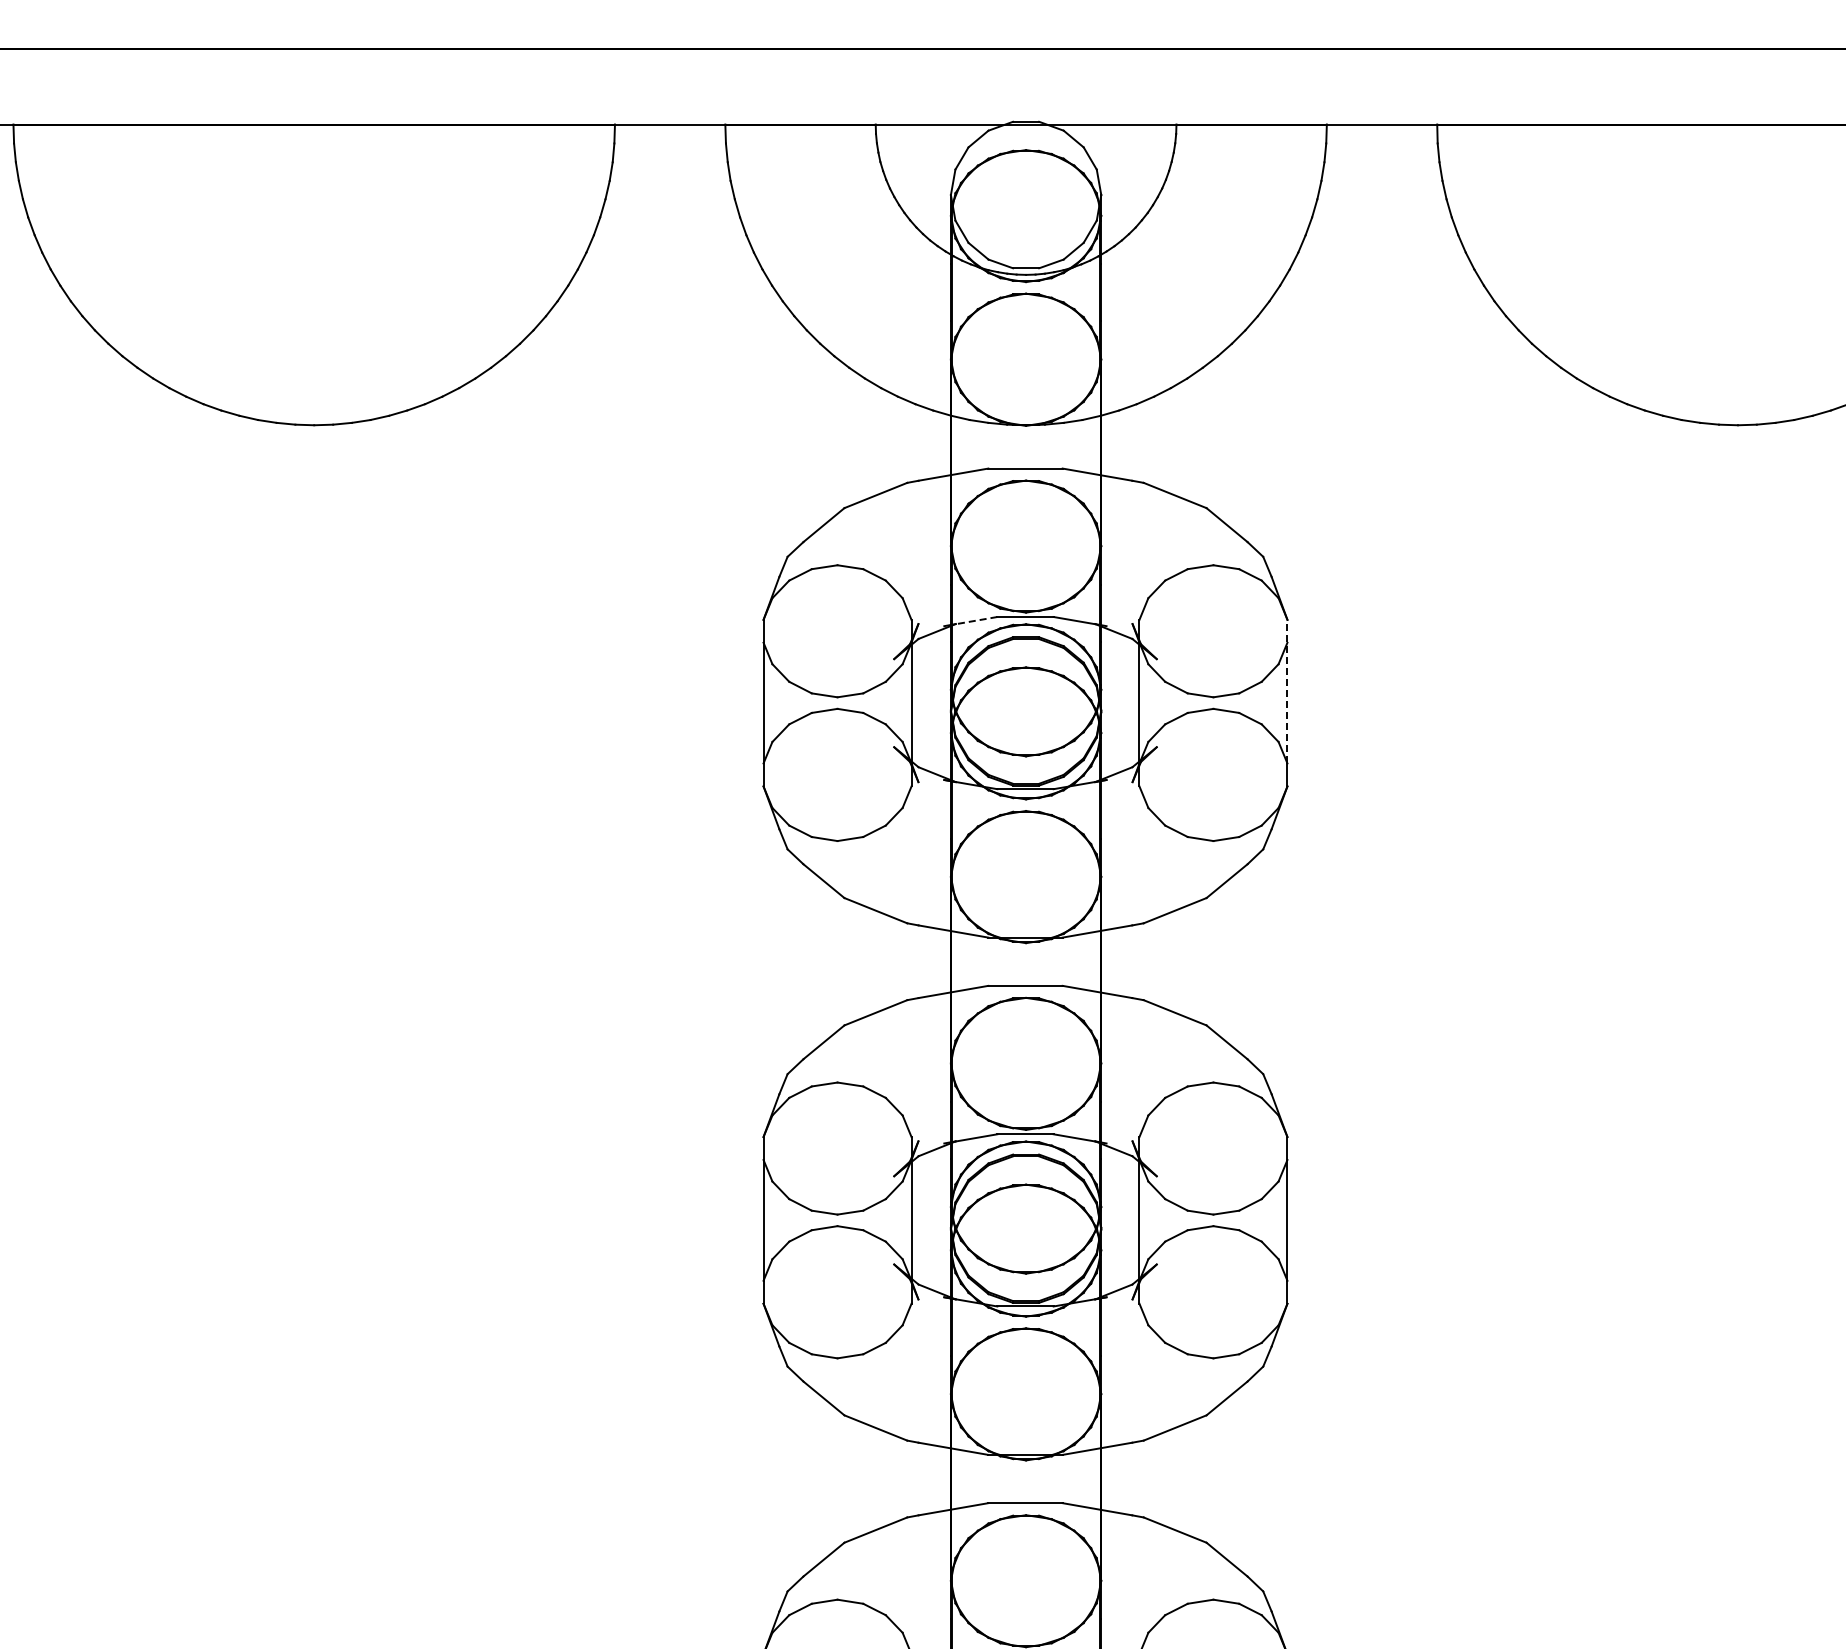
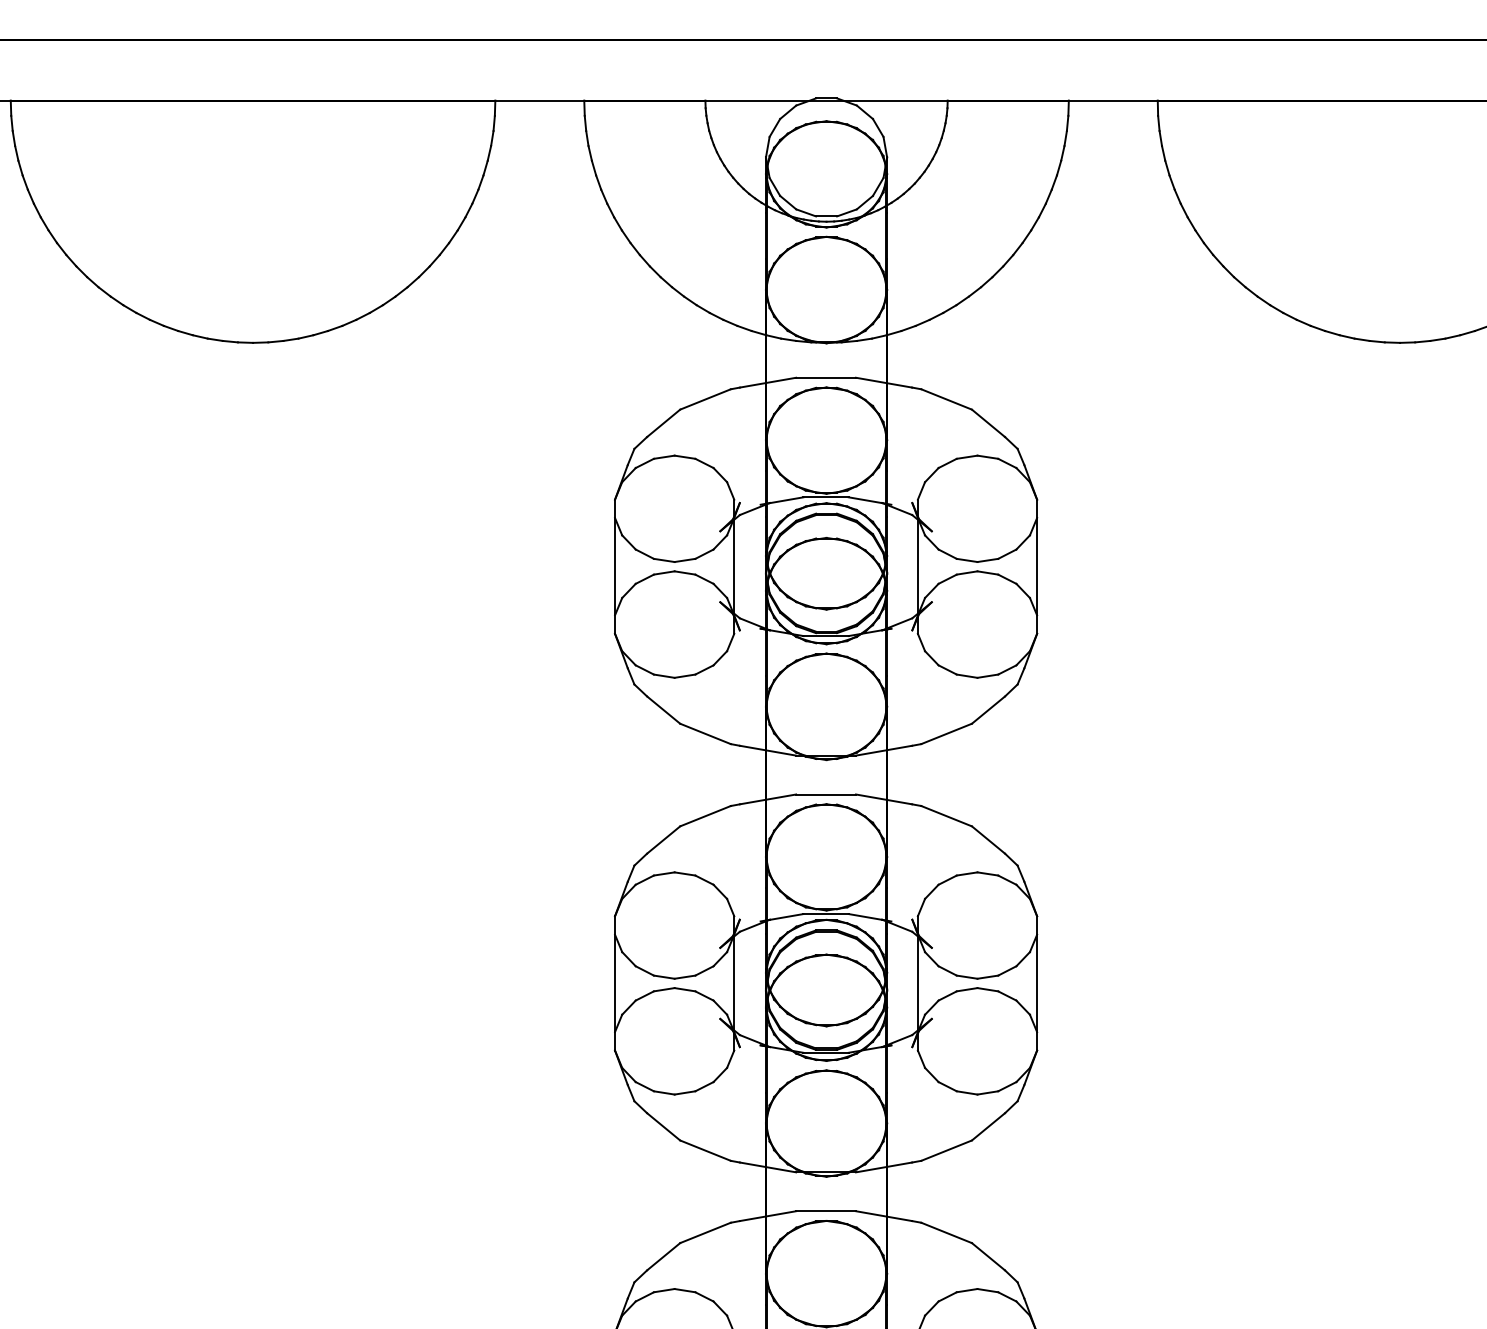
line: (976, 620) -> (786, 500), dashed -> solid
line: (1287, 691) -> (1037, 557), dashed -> solid

